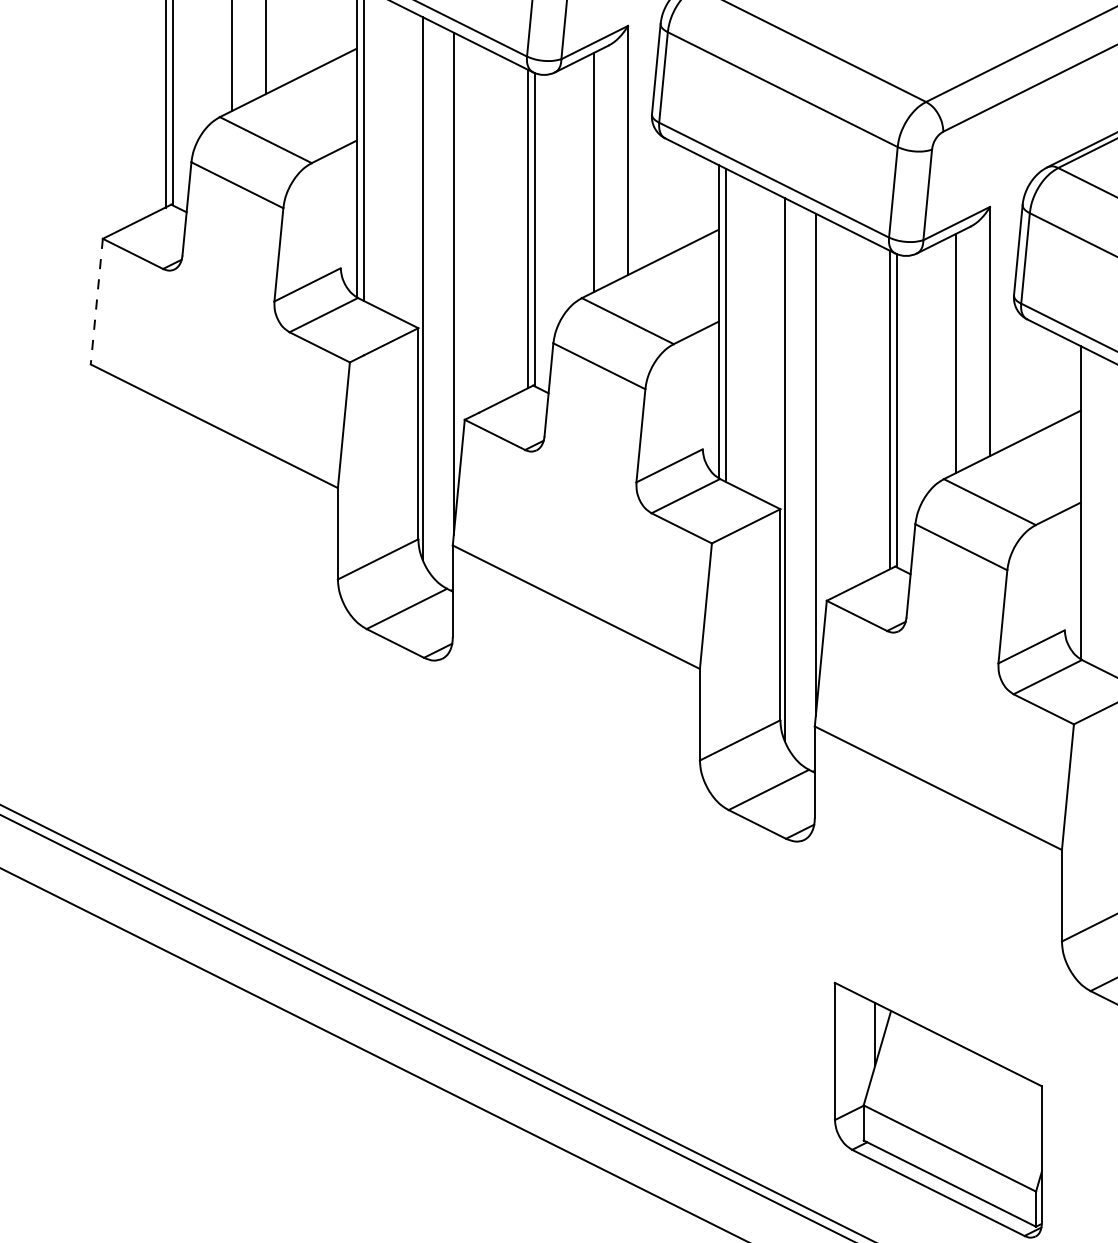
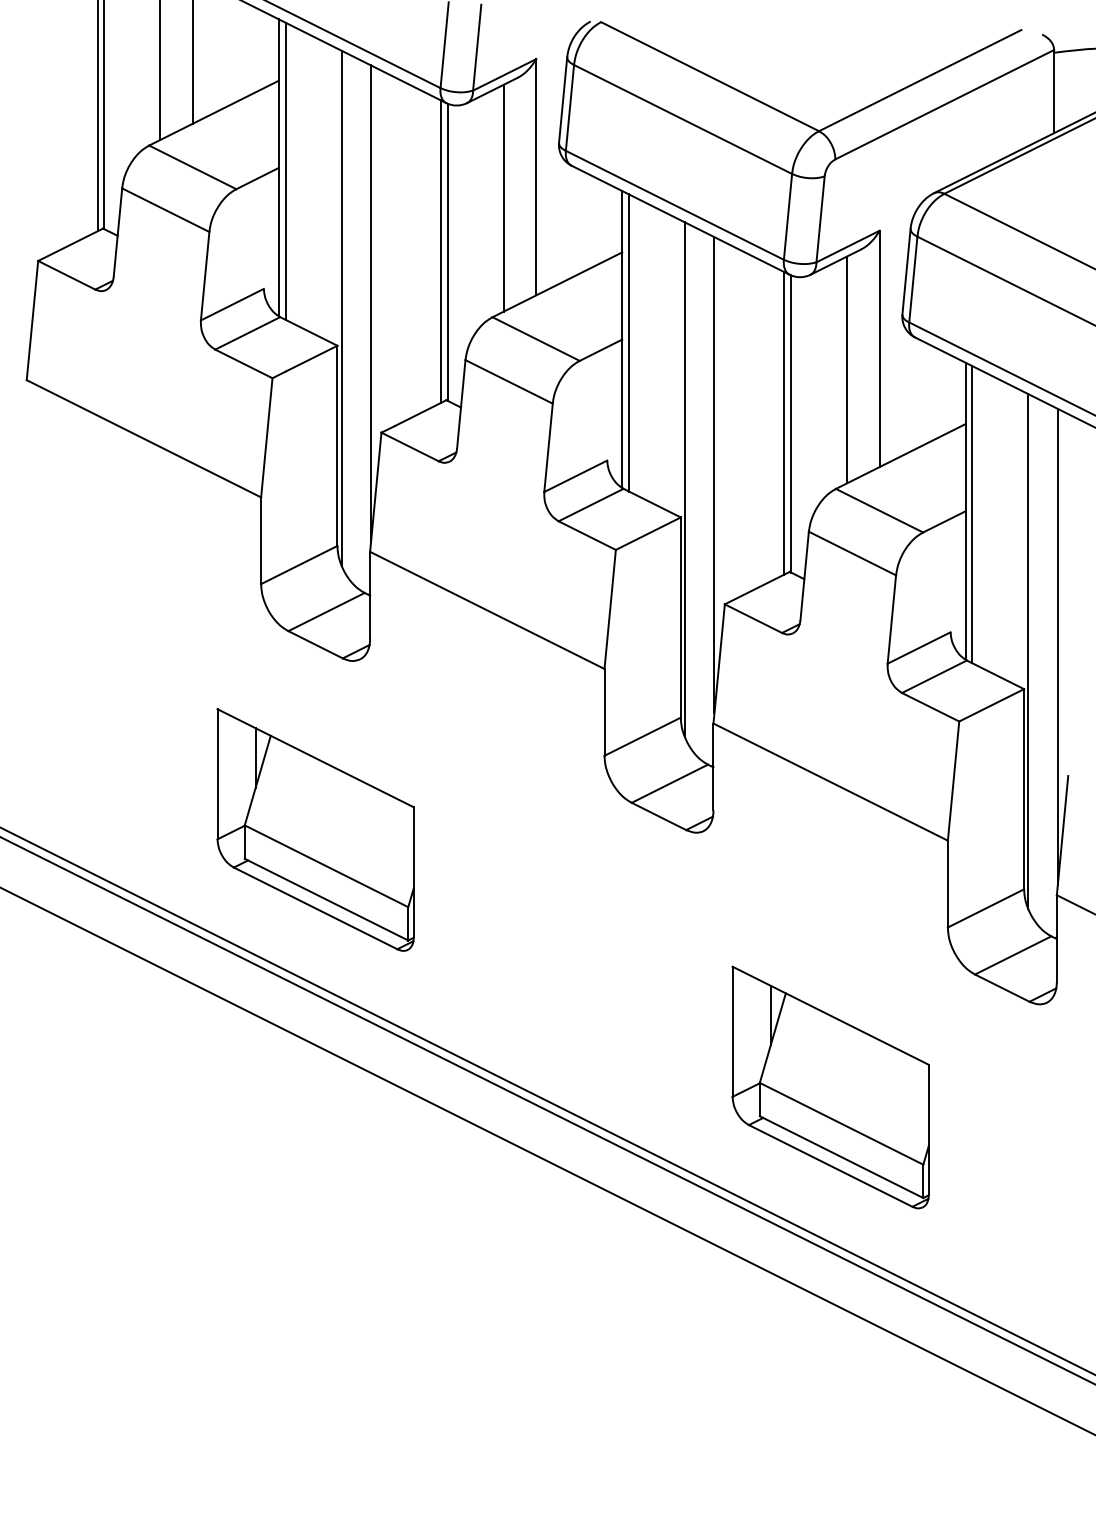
line: (96, 301) -> (32, 320), dashed -> solid
line: (1087, 506) -> (972, 514), added
part: (395, 838) -> (315, 829), added

